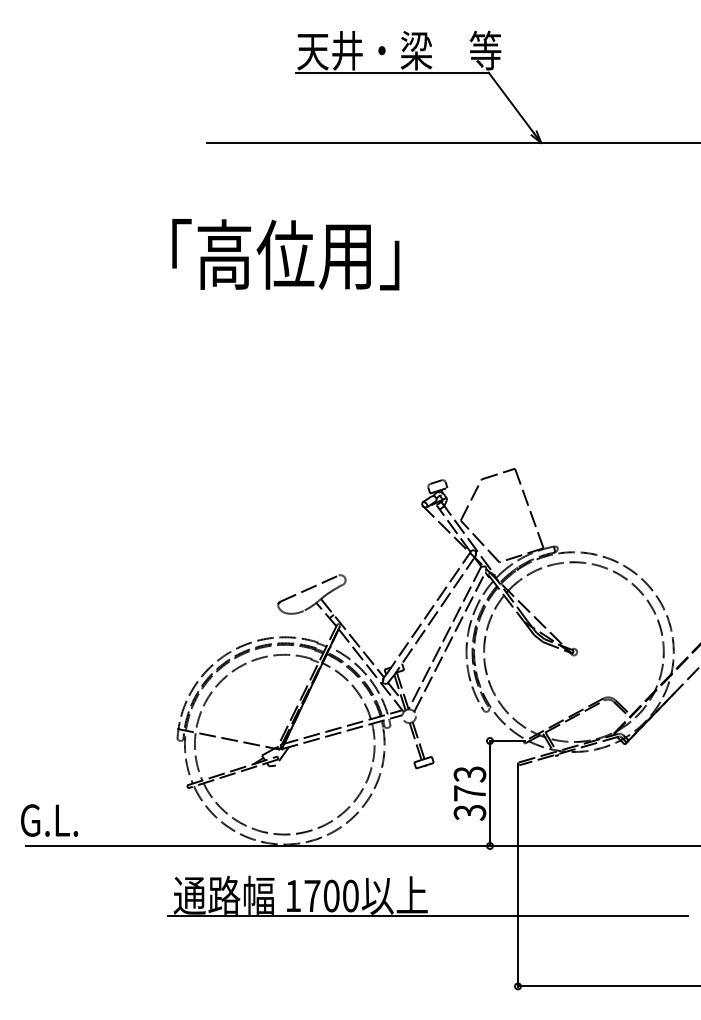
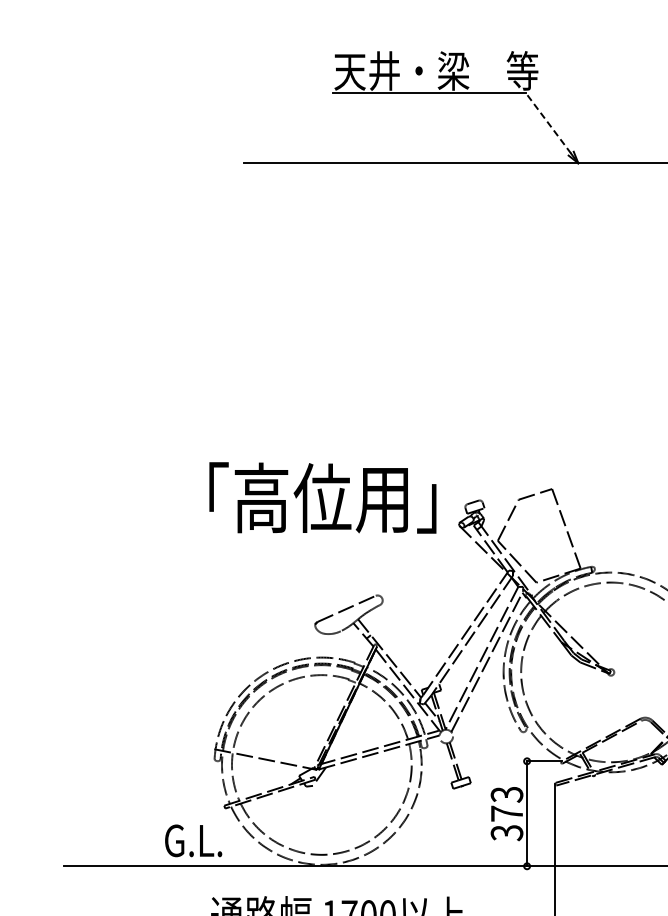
line: (511, 103) -> (548, 123), solid -> dashed
text: (285, 254) -> (322, 497), moved
text: (49, 820) -> (193, 840), moved

